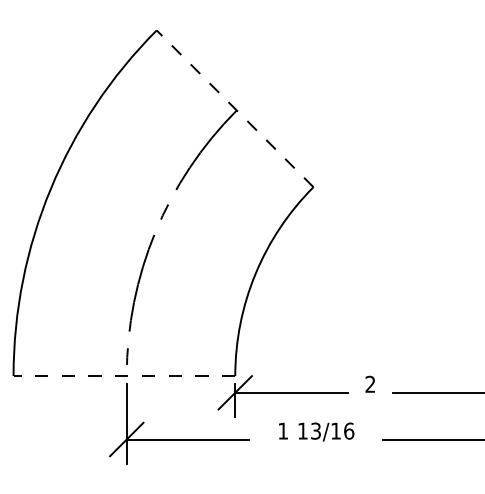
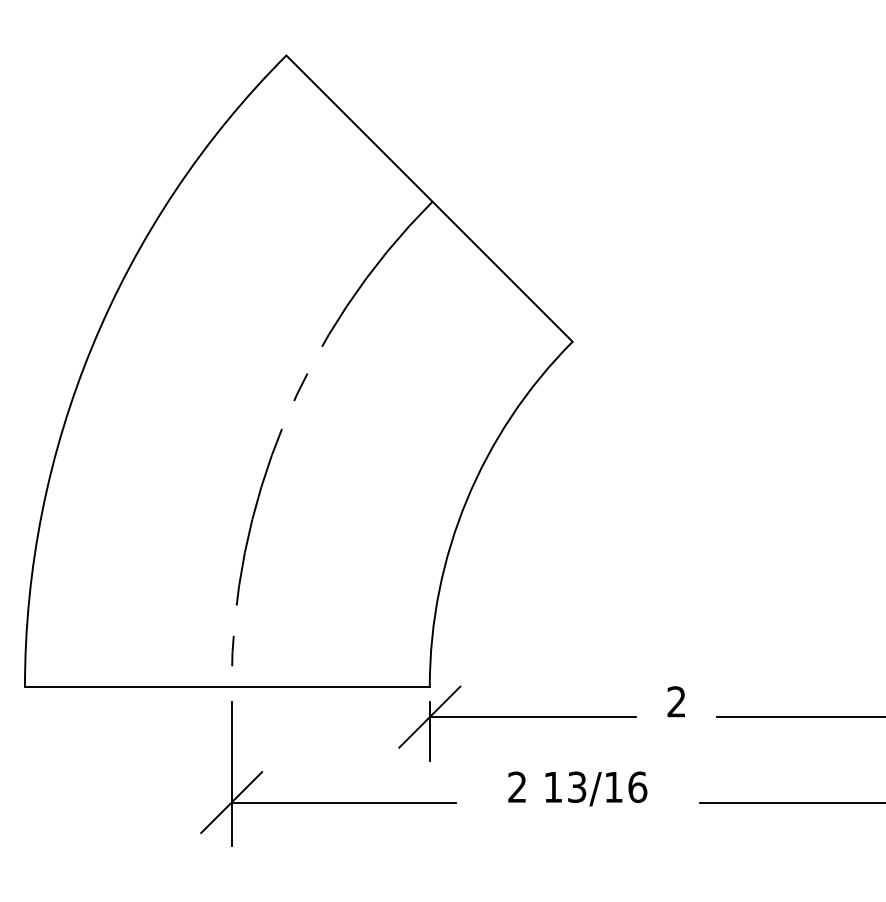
line: (235, 108) -> (430, 198), dashed -> solid
line: (124, 376) -> (227, 687), dashed -> solid
text: (282, 430) -> (516, 786), 1 -> 2

